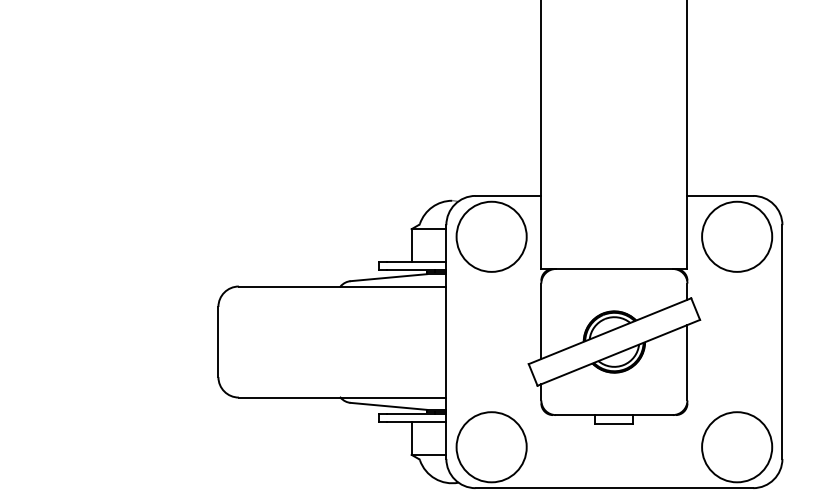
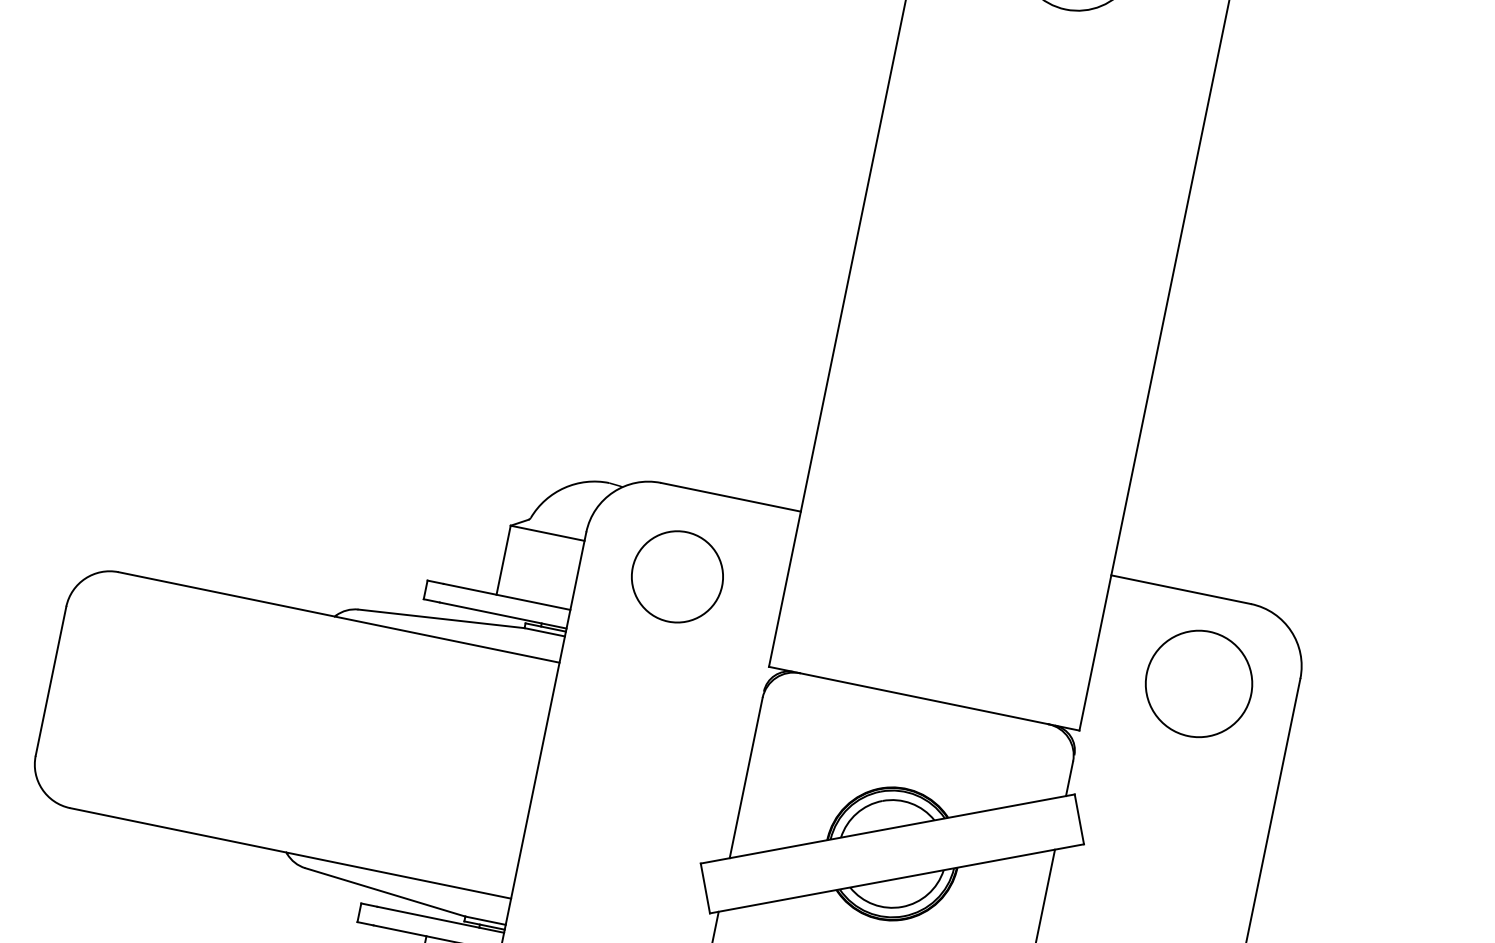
circle: (491, 236) -> (677, 576), size x0.6
circle: (737, 236) -> (1199, 683), size x0.7

